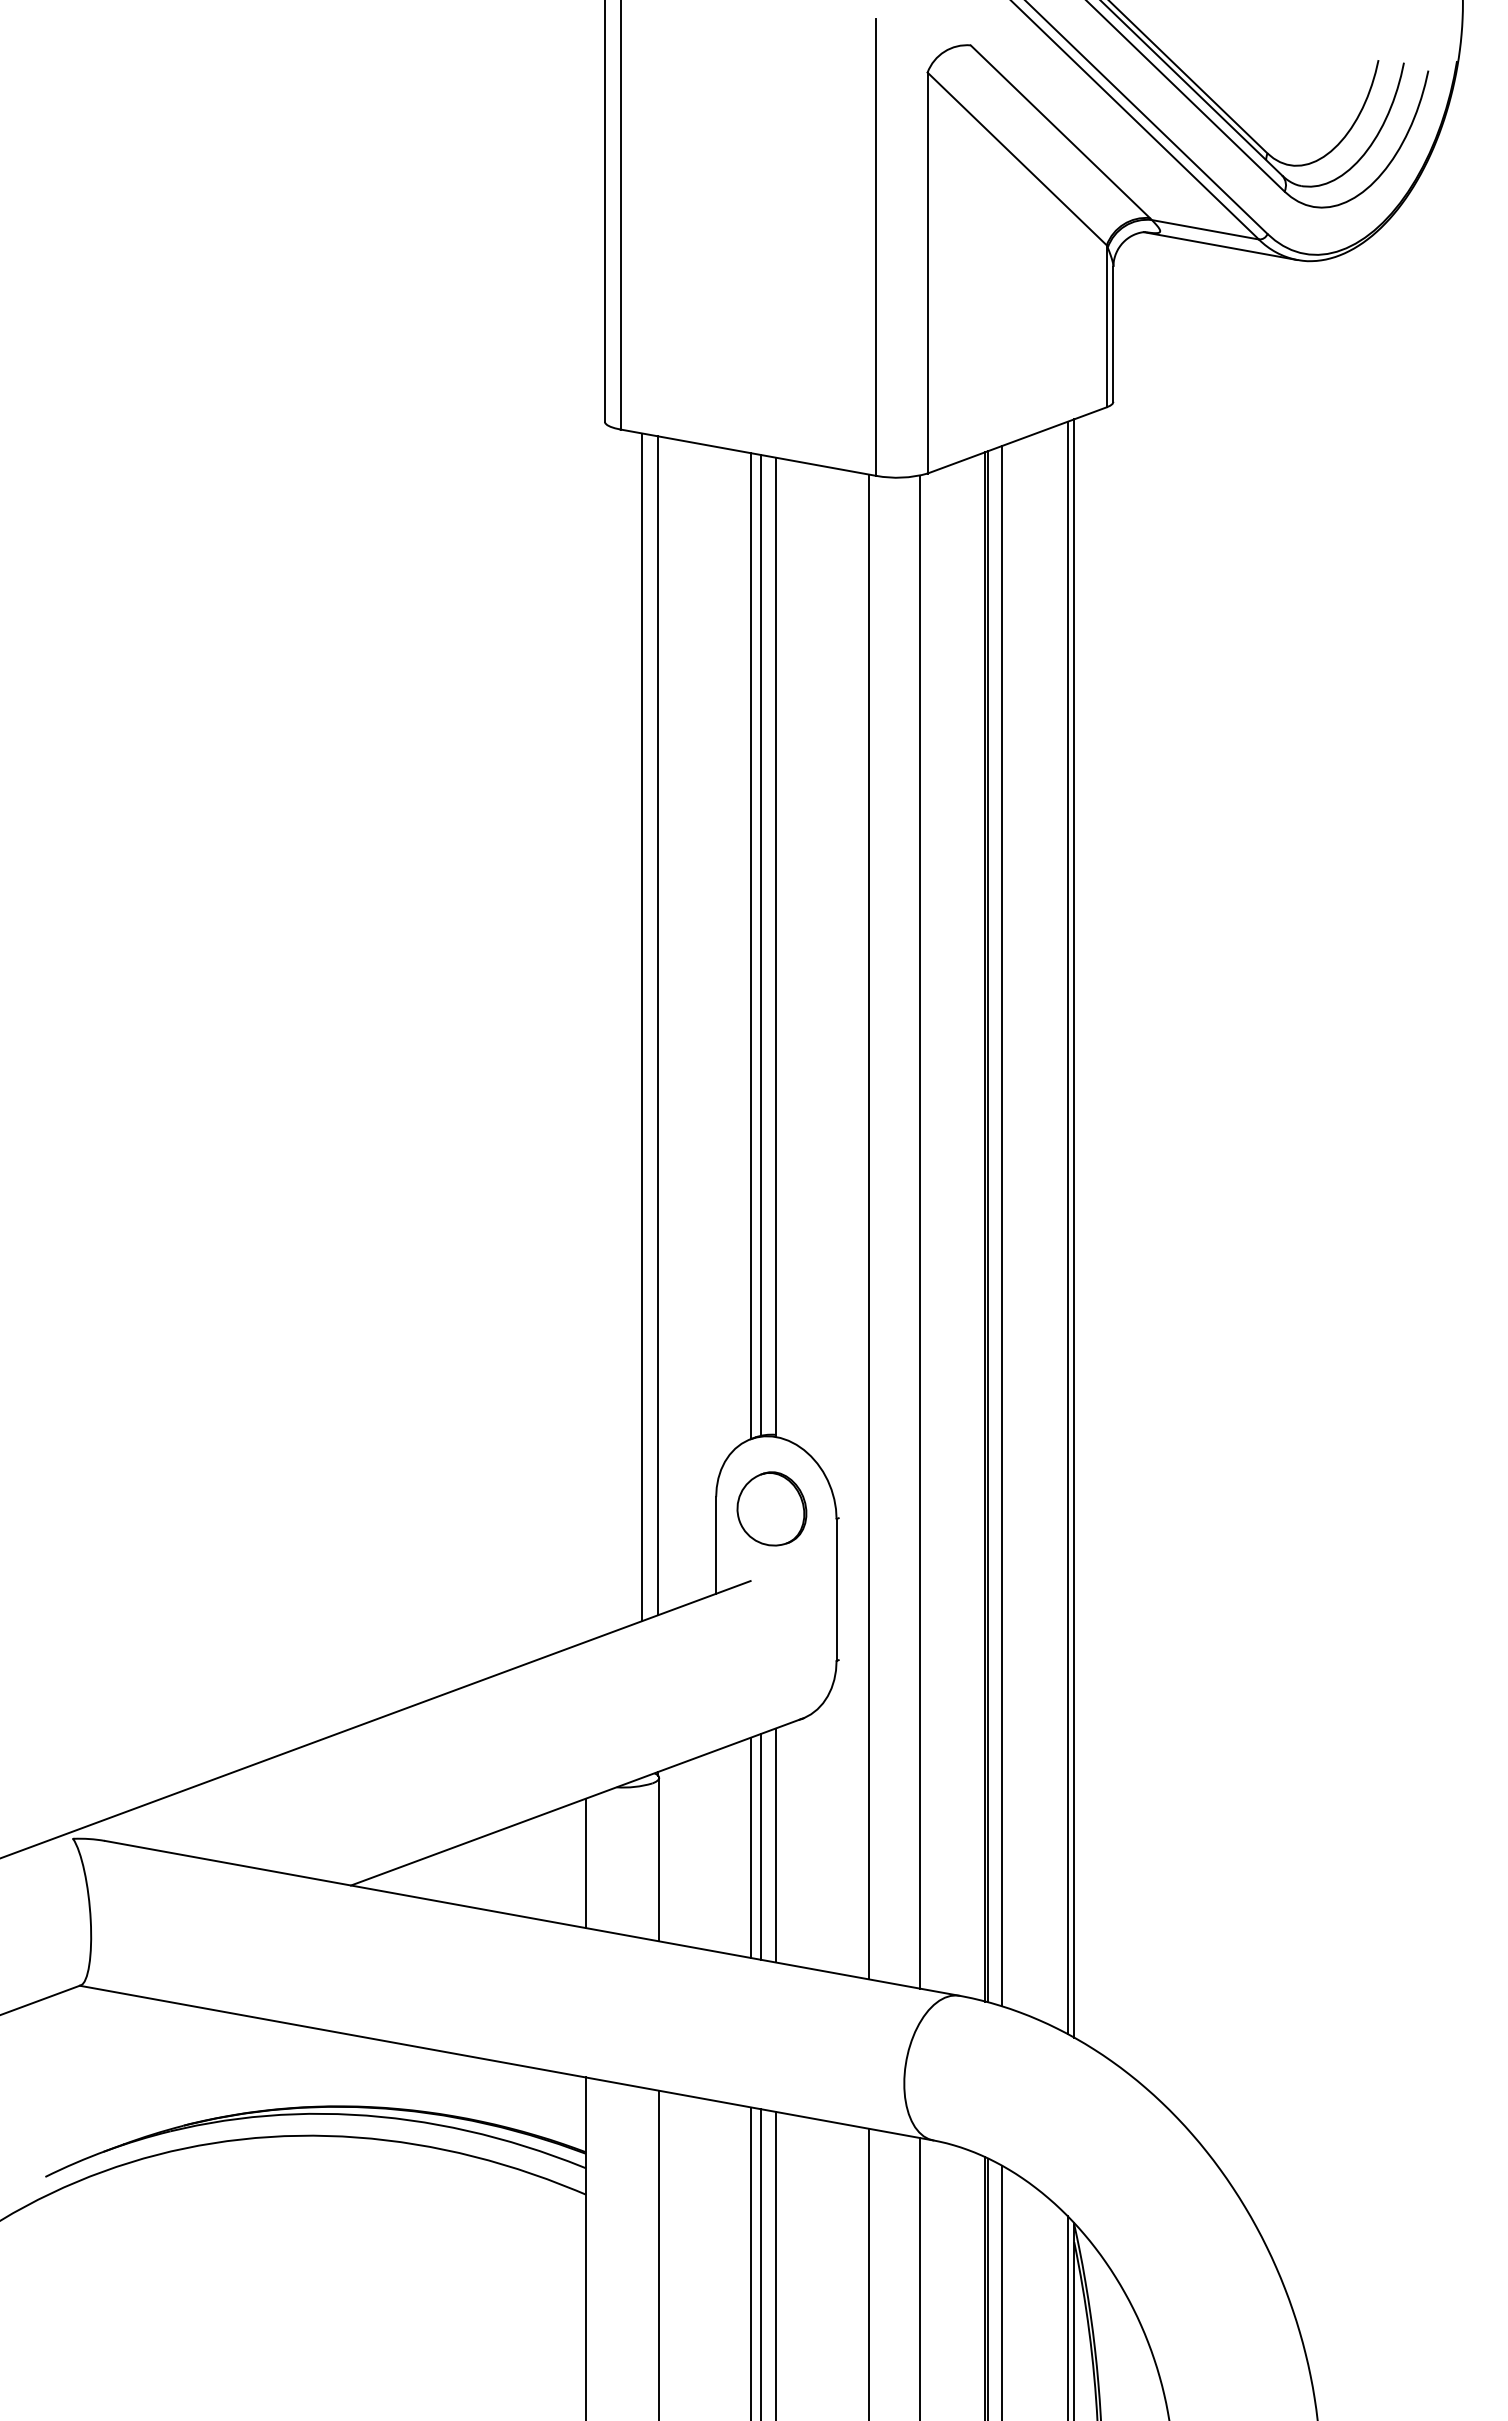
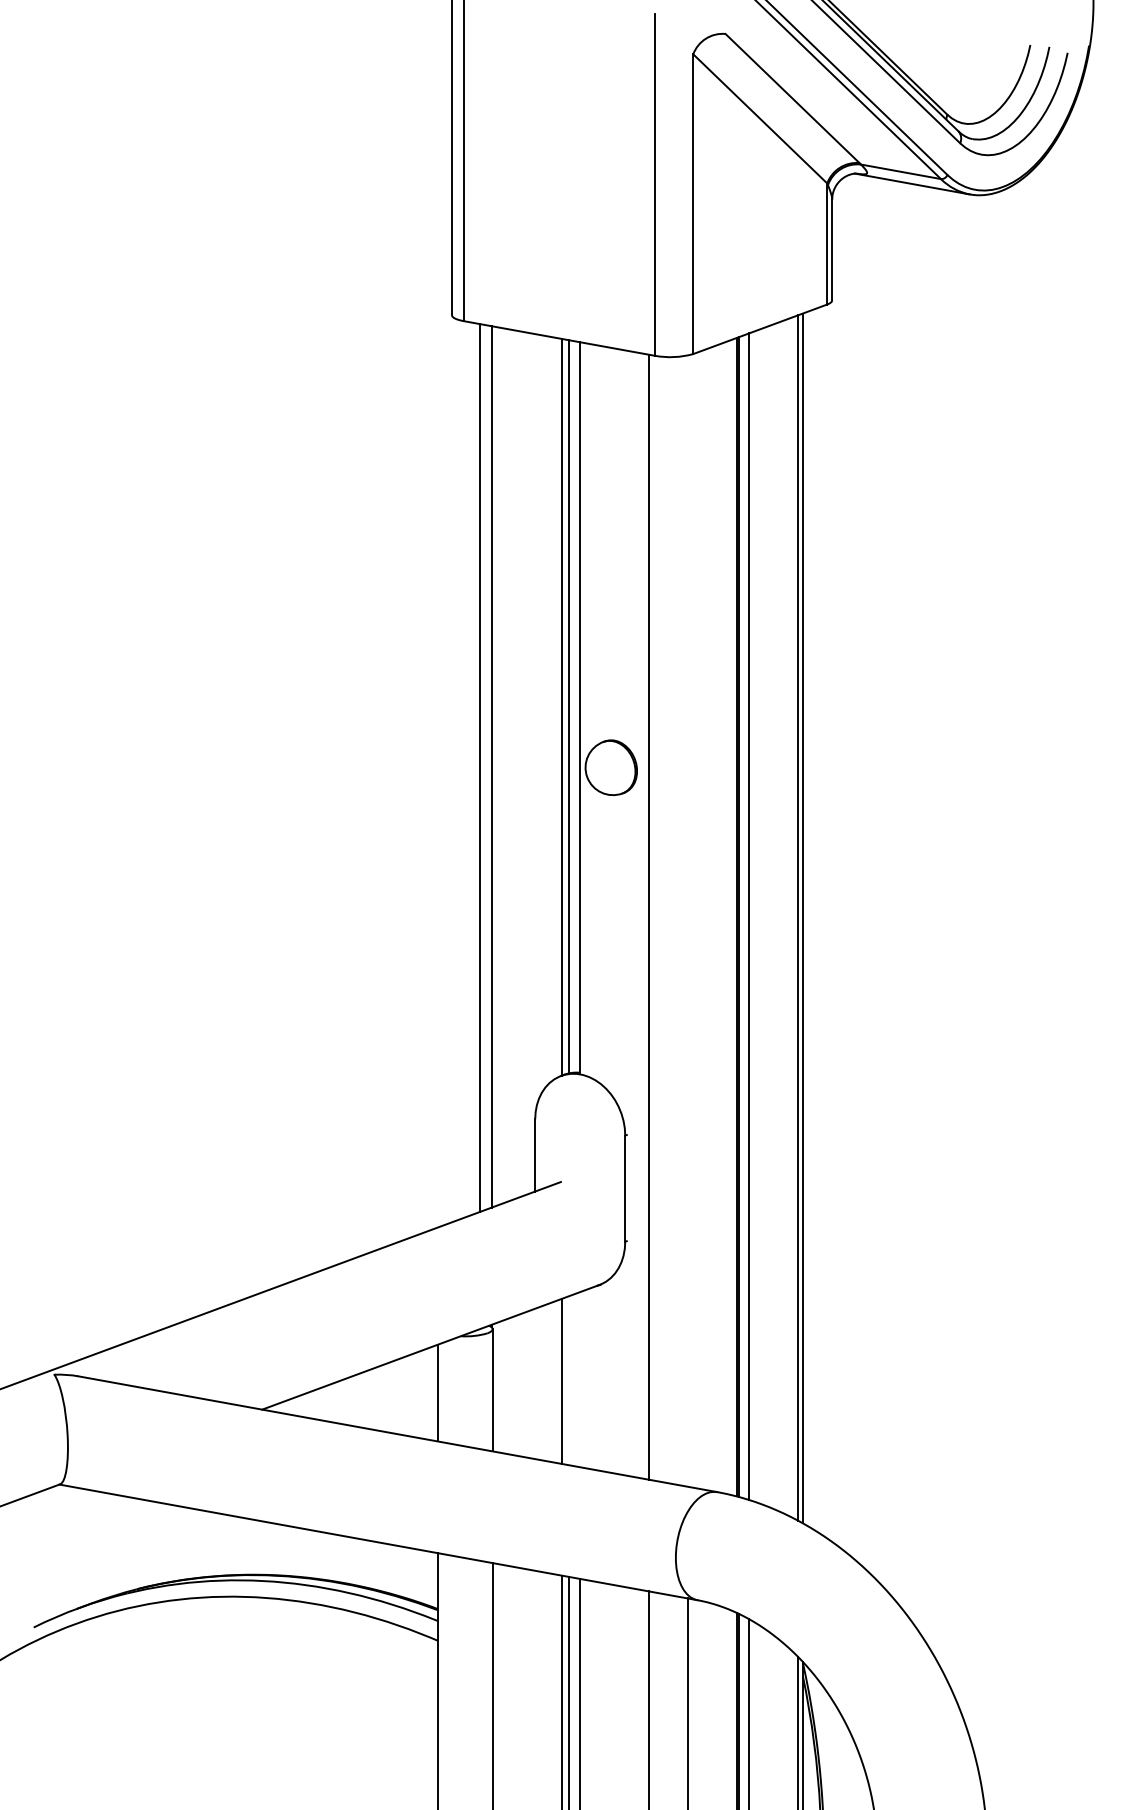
line: (920, 1231) -> (687, 920), removed
part: (771, 1508) -> (610, 767), moved
line: (775, 1845) -> (579, 1379), removed
line: (761, 1846) -> (569, 1380), removed

